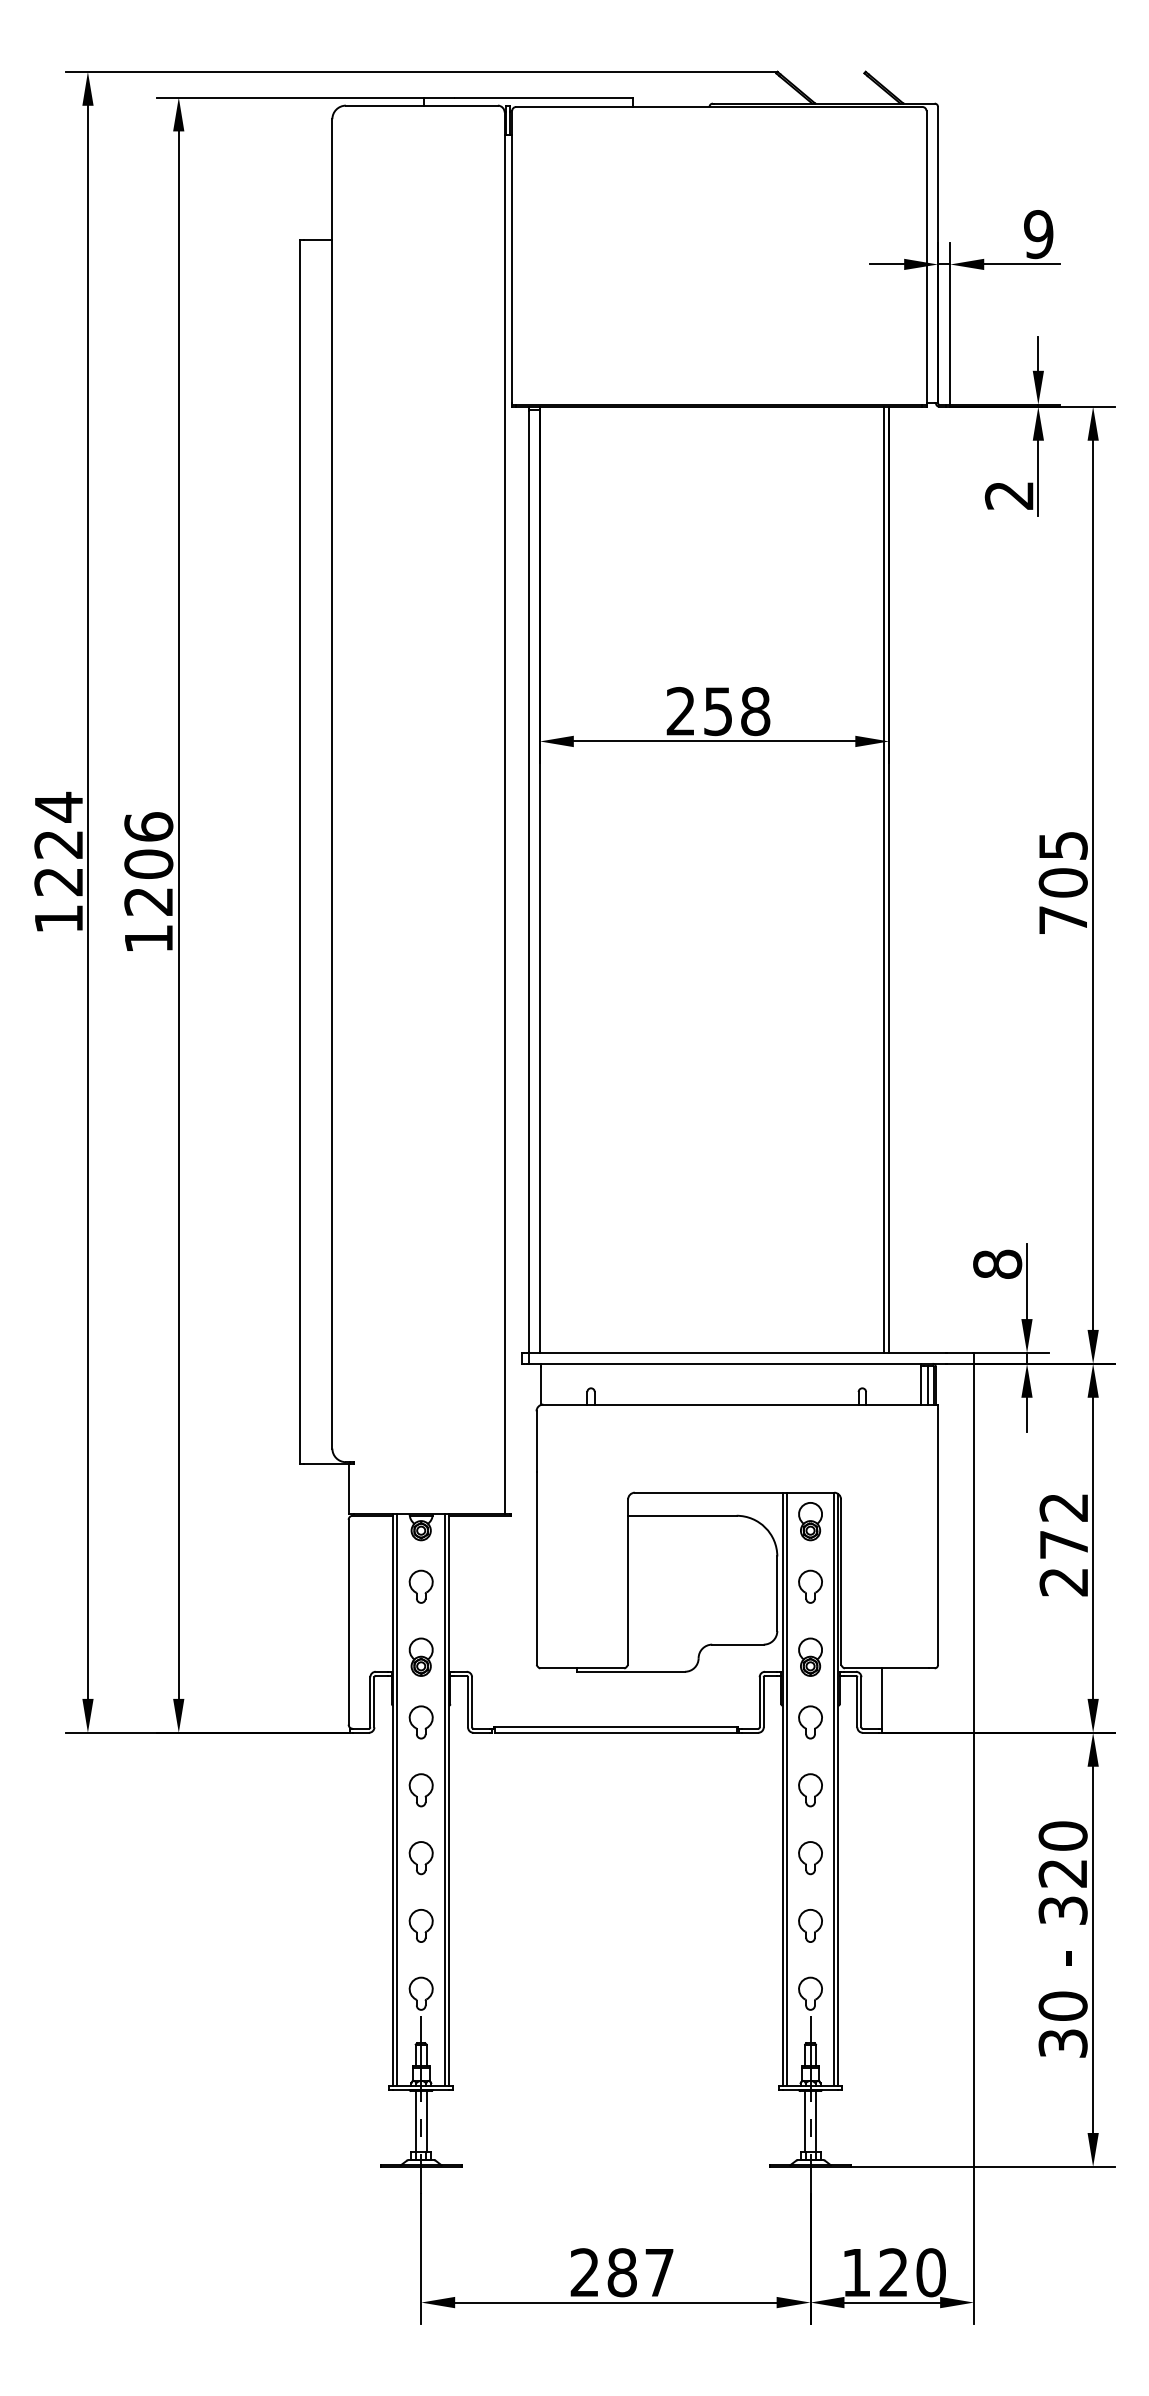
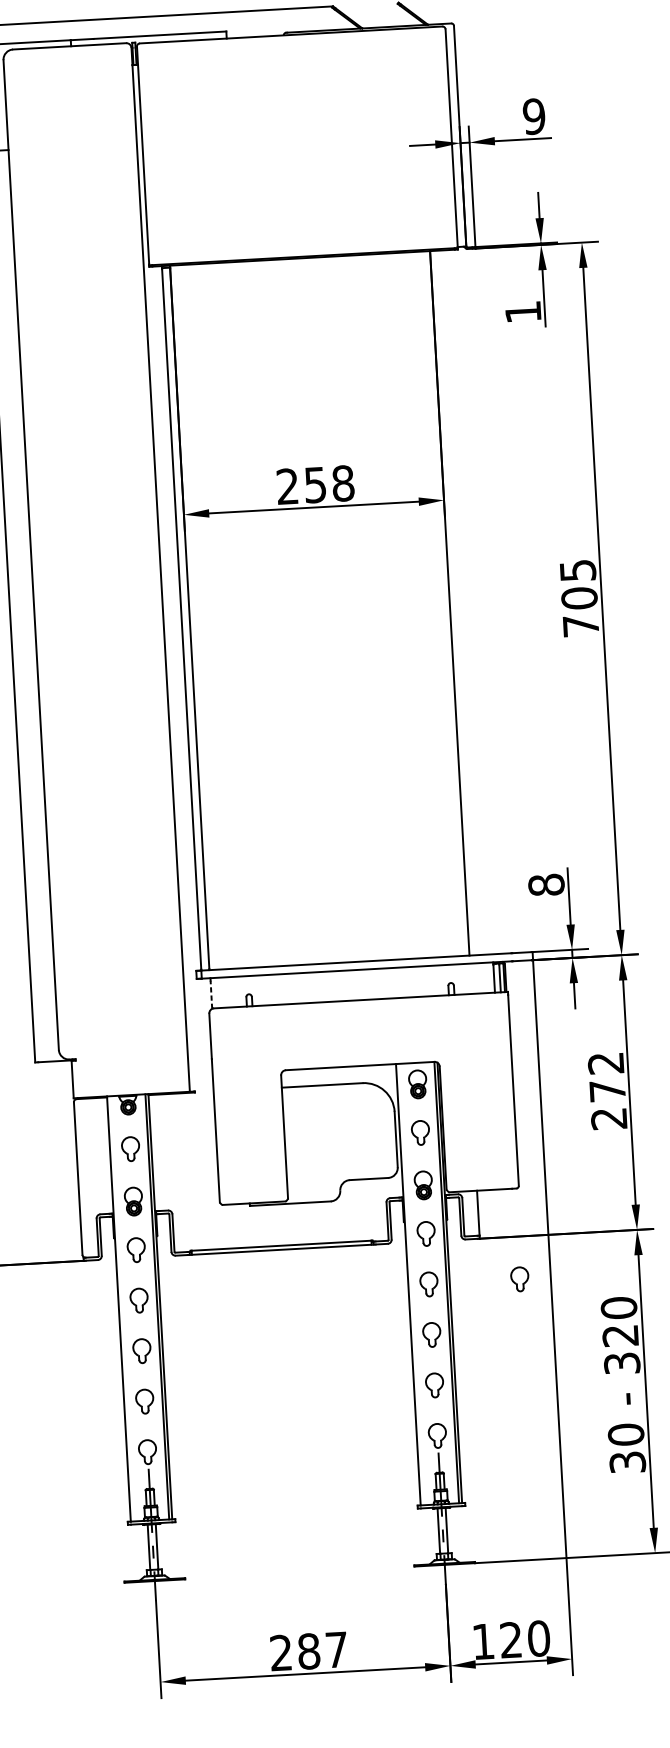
text: (1008, 495) -> (522, 312), 2 -> 1
line: (883, 879) -> (445, 603), removed
line: (540, 1386) -> (211, 995), solid -> dashed
line: (786, 1788) -> (411, 1284), removed
part: (932, 1790) -> (519, 1279), added
line: (397, 1799) -> (121, 1308), removed

